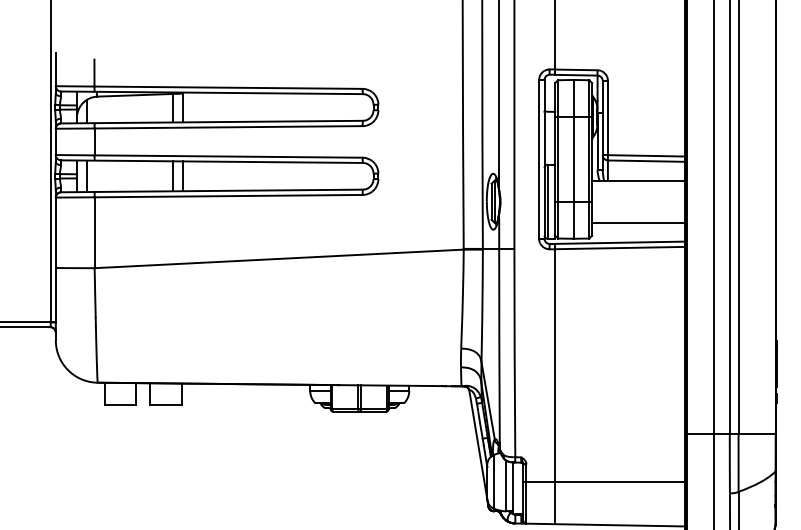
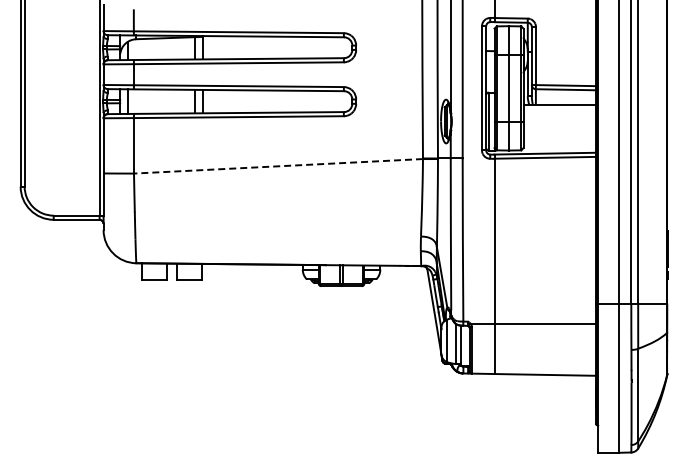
line: (638, 223) -> (559, 138), removed
line: (279, 259) -> (278, 166), solid -> dashed
line: (603, 481) -> (532, 323), moved

